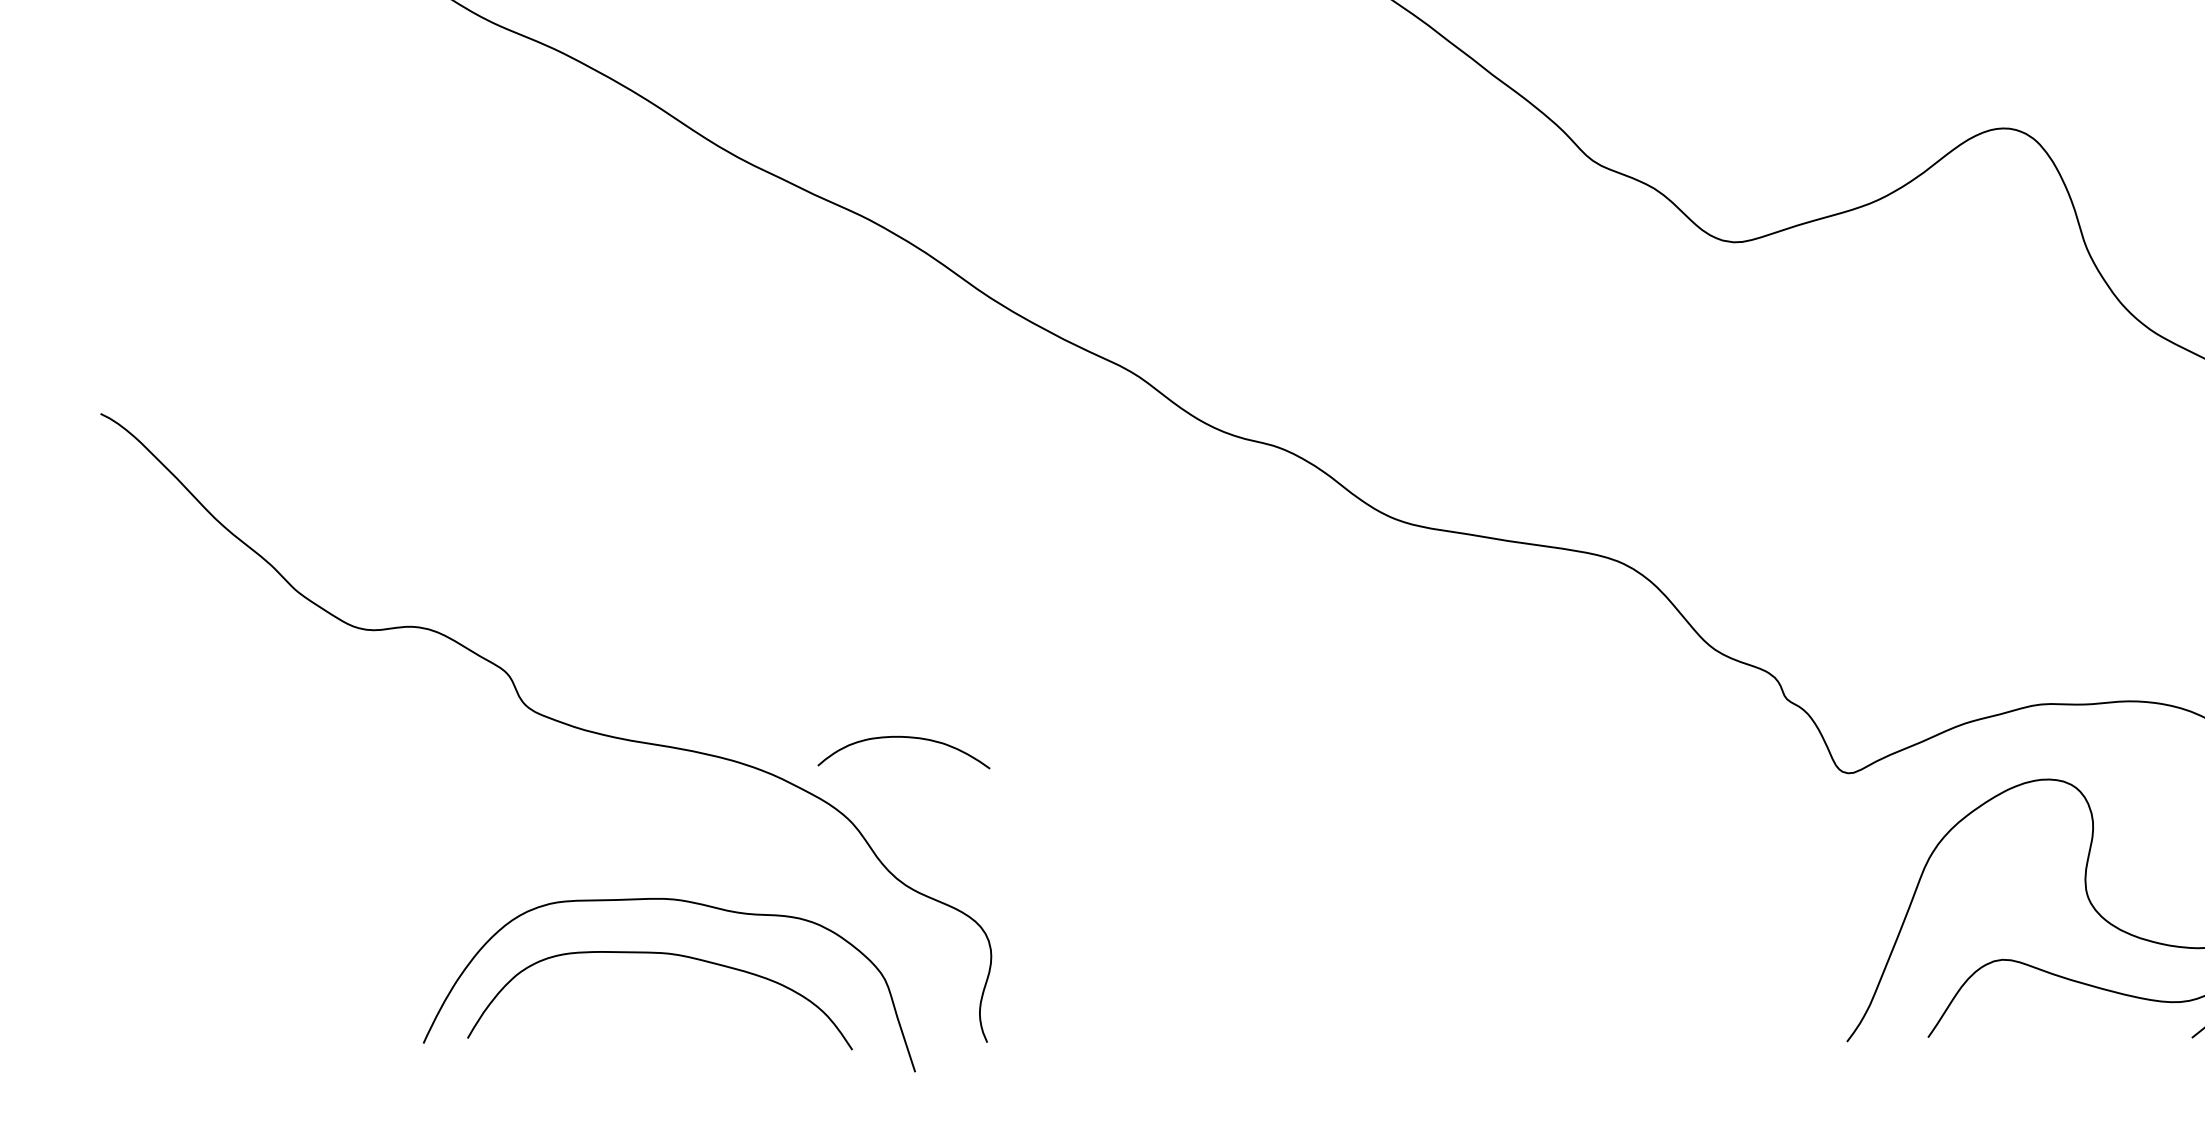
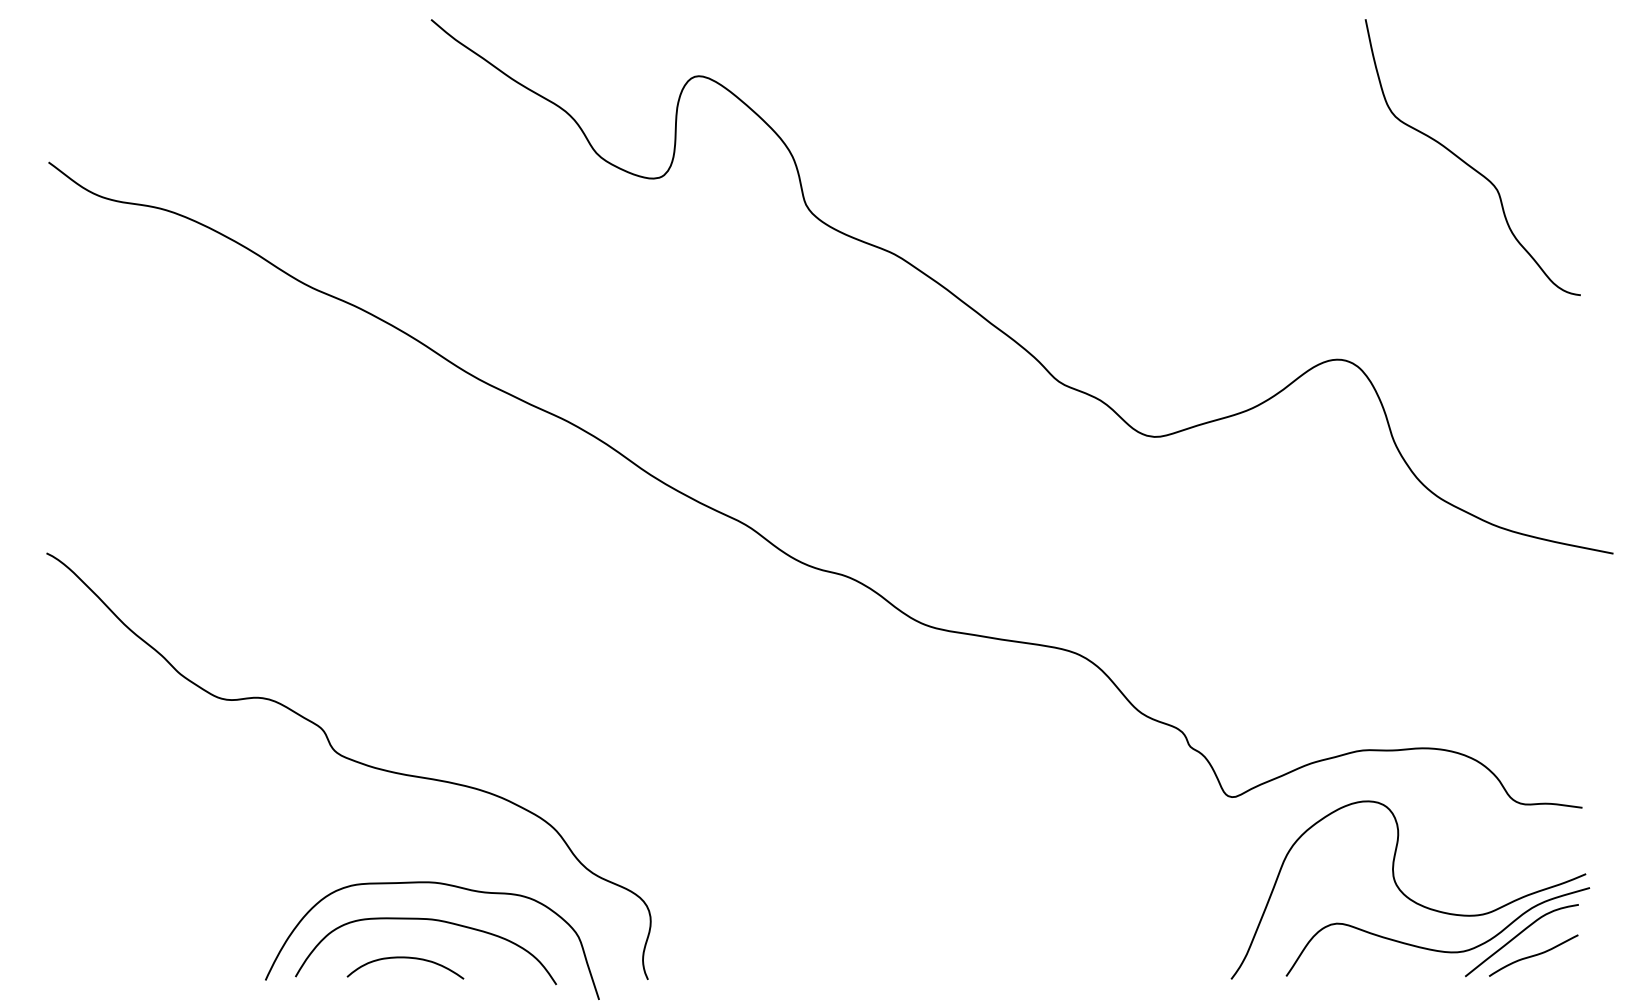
curve: (903, 738) -> (405, 958), moved

